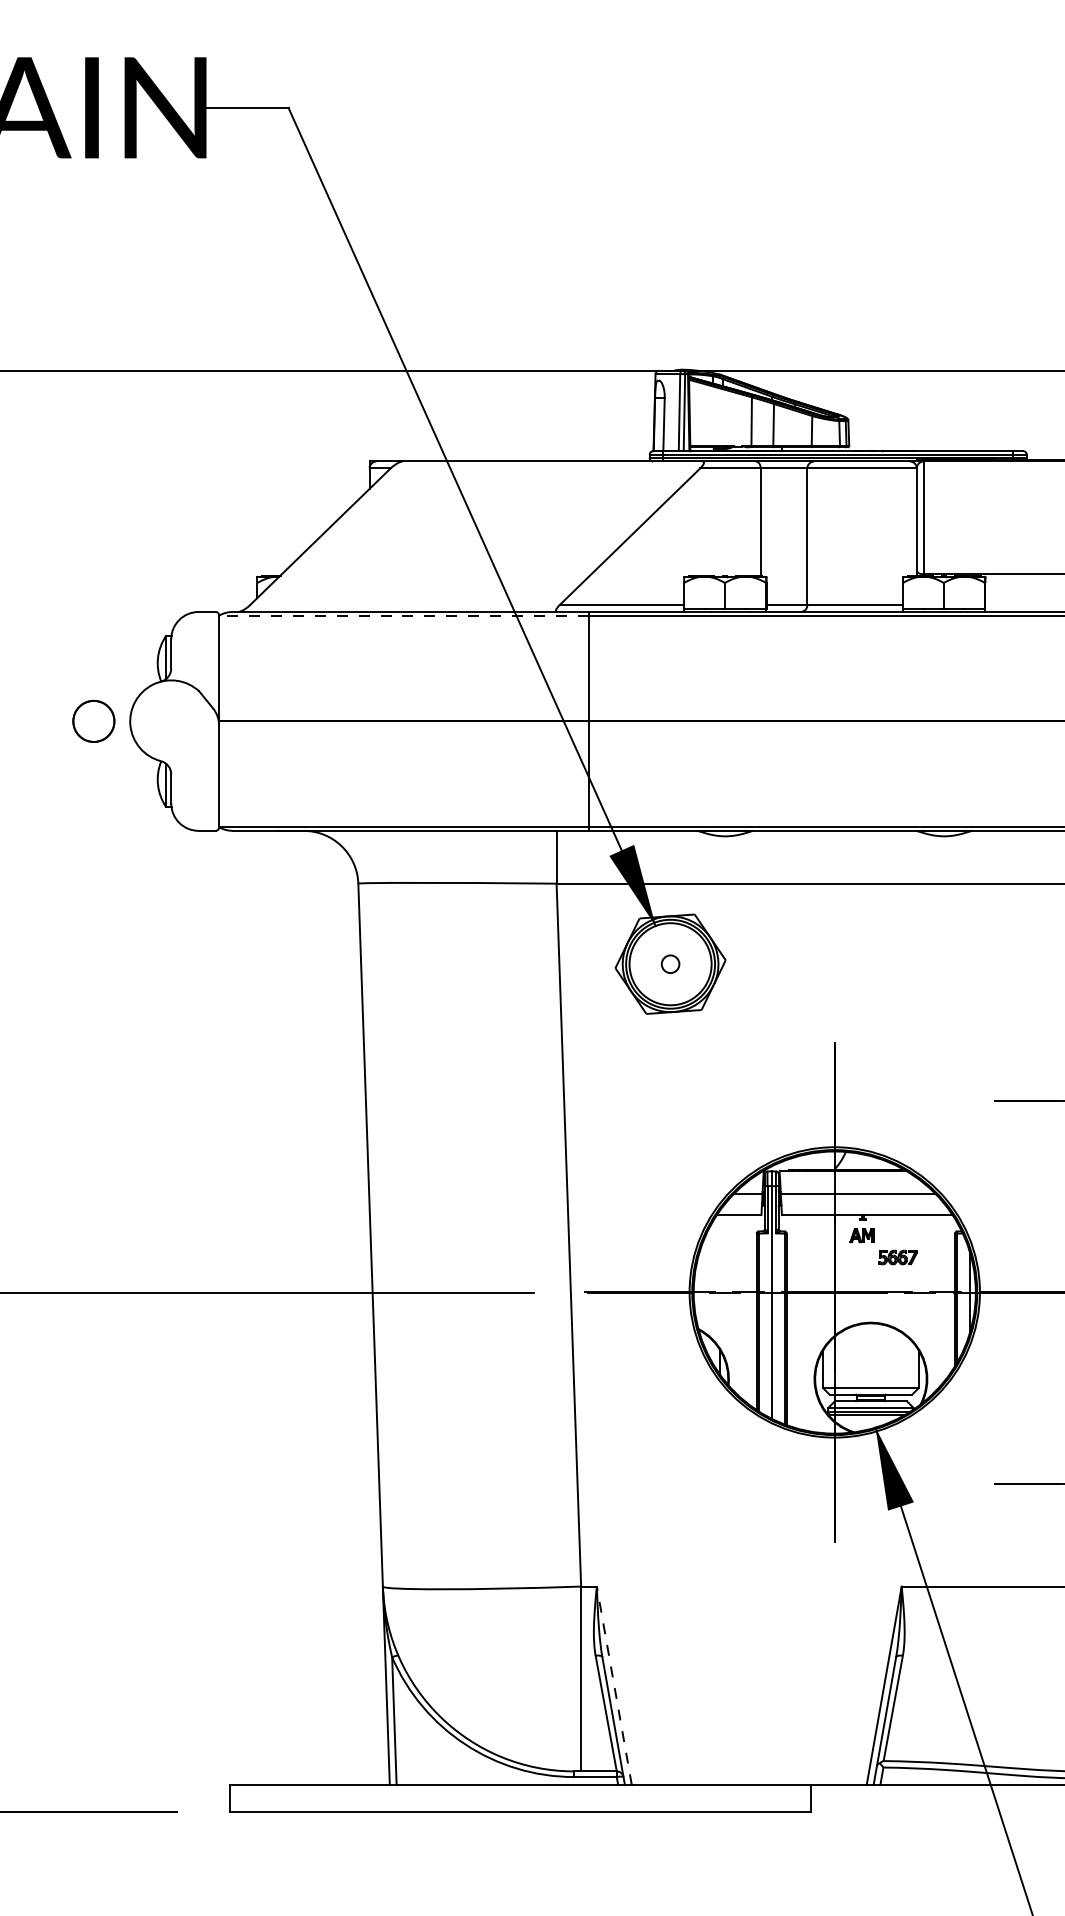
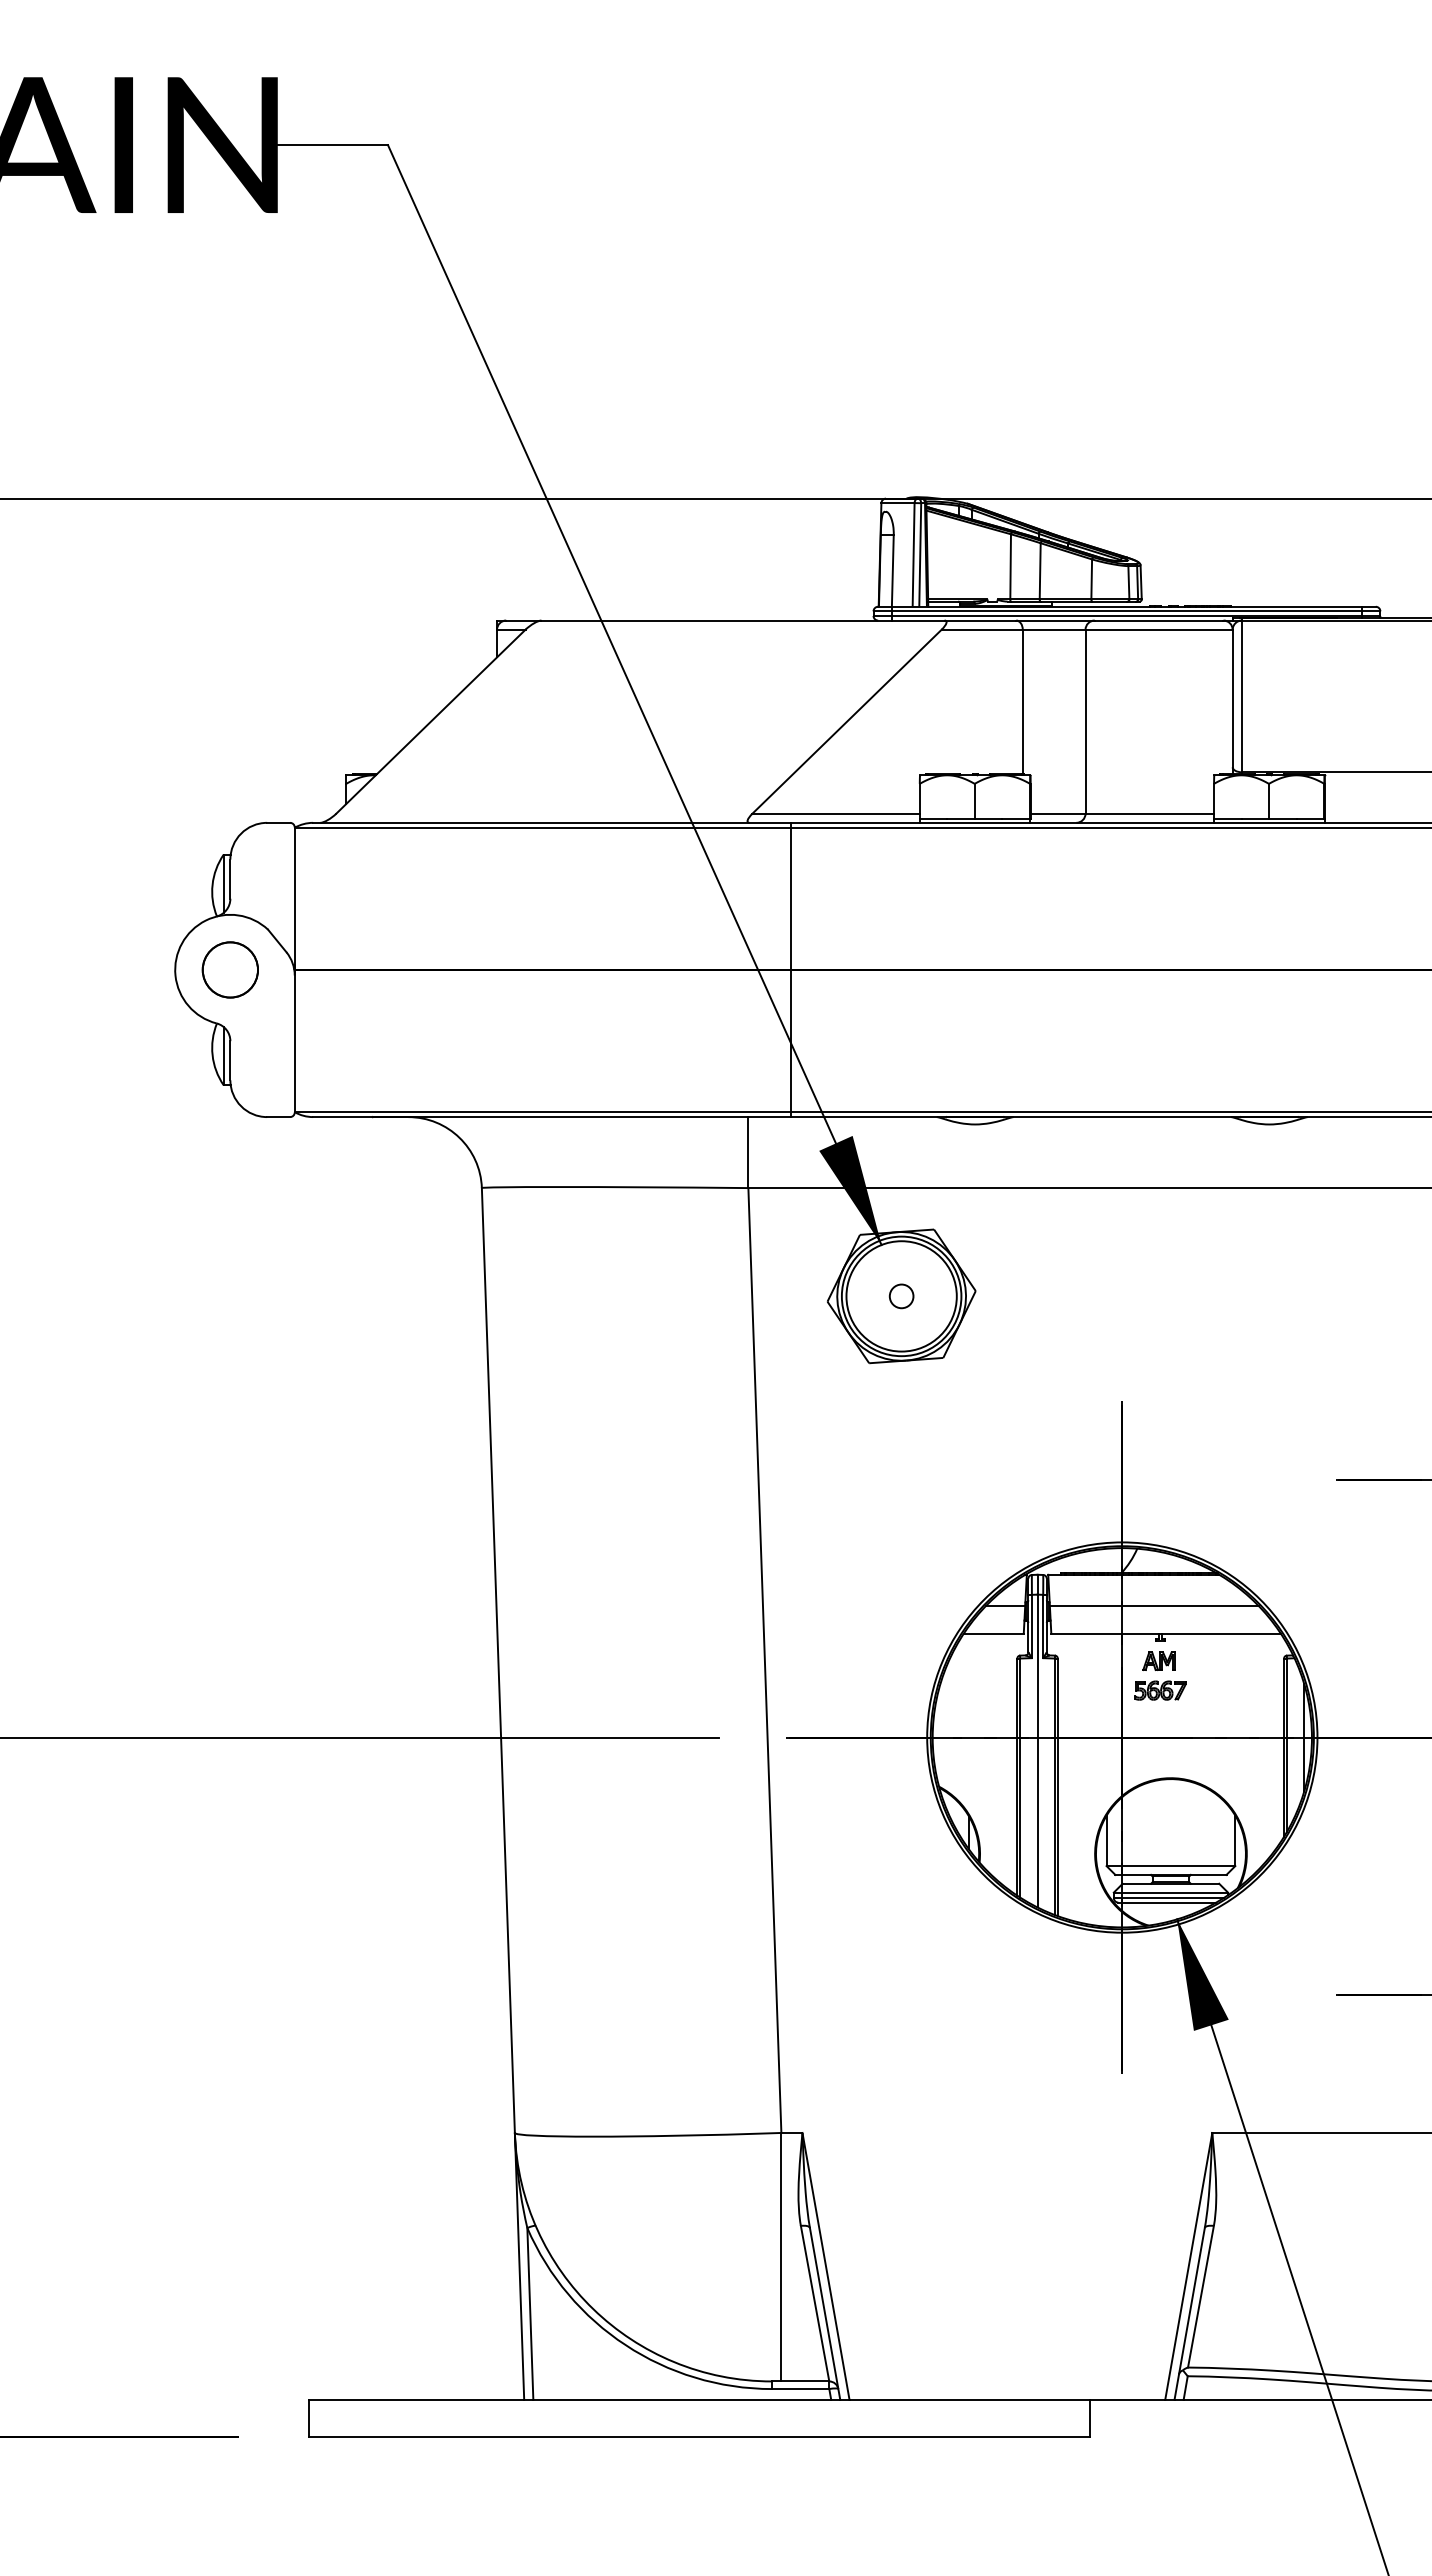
line: (403, 615) -> (542, 827), dashed -> solid
circle: (93, 721) -> (229, 969), moved
part: (898, 1257) -> (1160, 1690), moved
line: (613, 1685) -> (825, 2265), dashed -> solid

